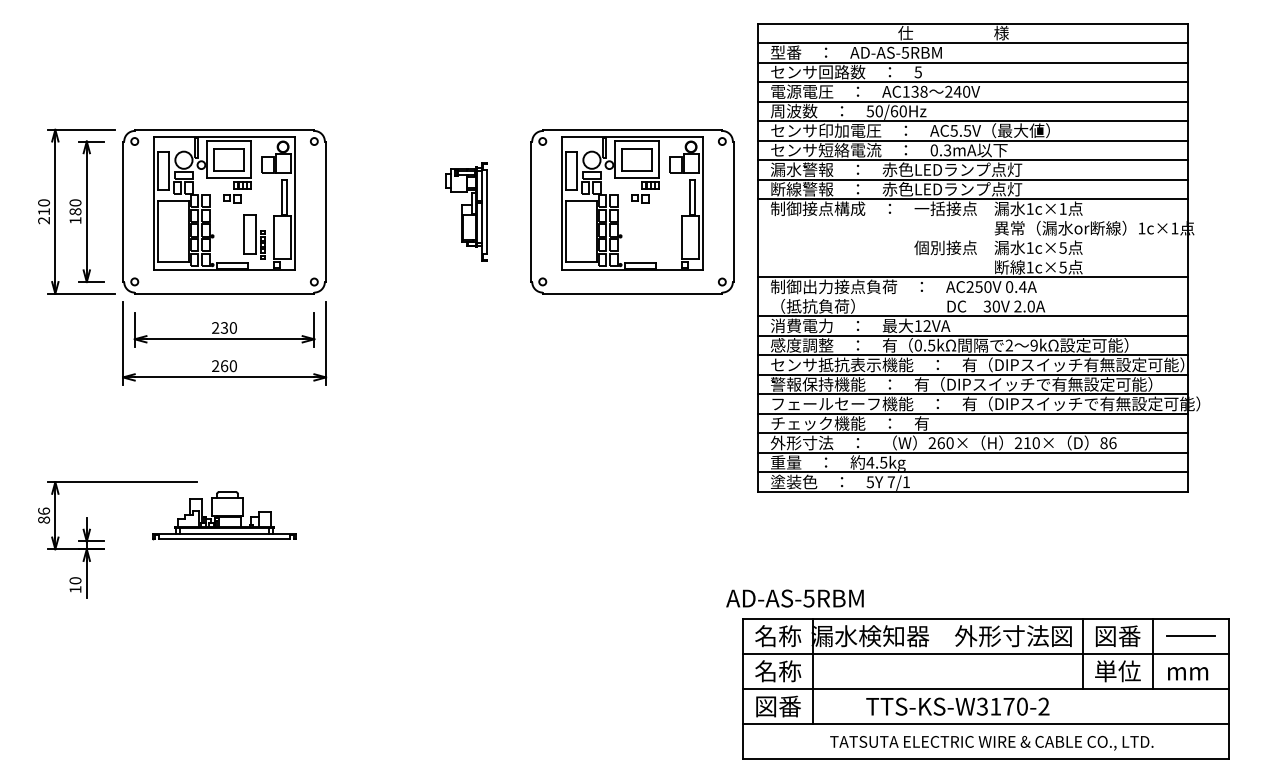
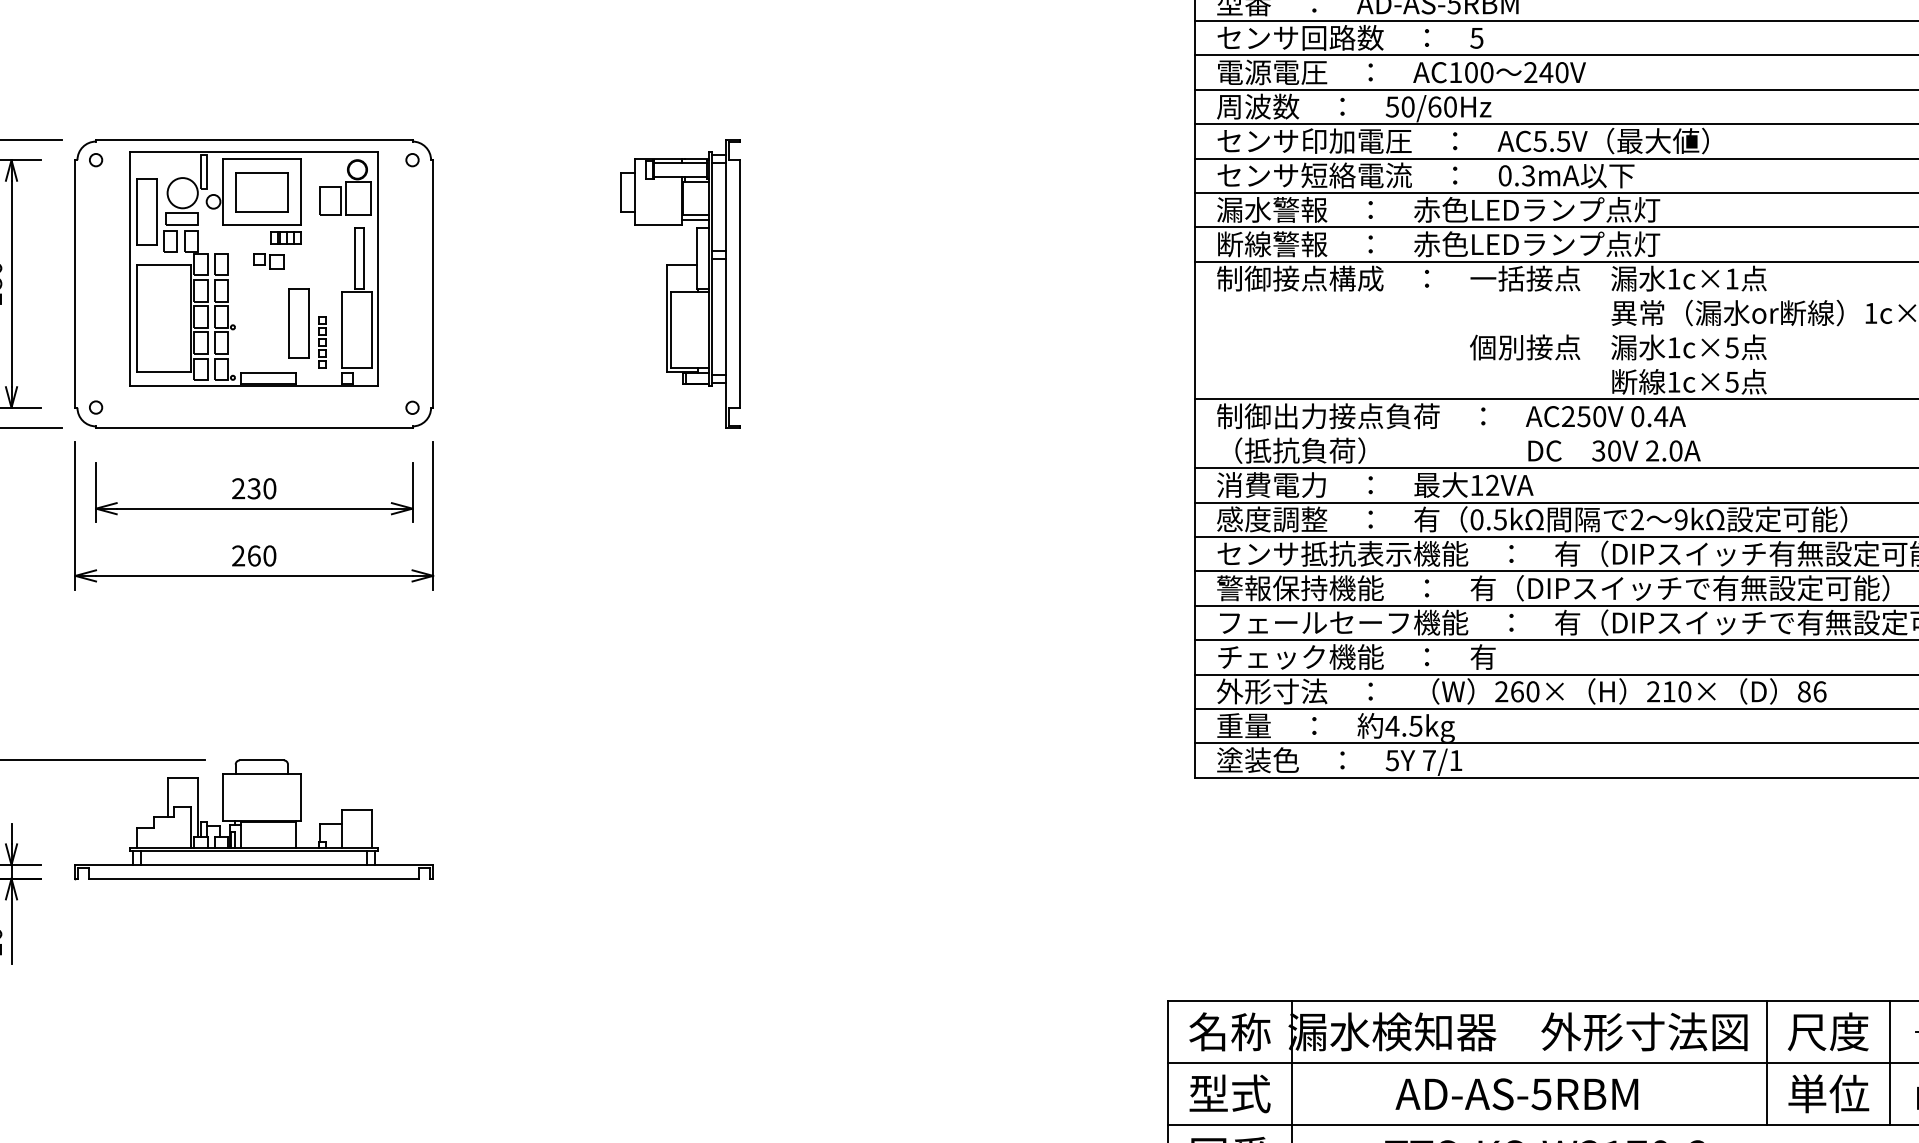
text: (919, 91) -> (1479, 71), AC138 -> AC100
part: (466, 211) -> (680, 283), size x1.67
part: (632, 211) -> (973, 283), removed
part: (224, 515) -> (254, 819), size x1.43
text: (794, 598) -> (1516, 1094), moved
text: (1117, 636) -> (1828, 1032), 図番 -> 尺度
text: (778, 671) -> (1230, 1094), 名称 -> 型式

